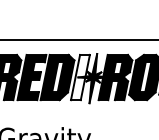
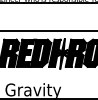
fill: (79, 76) -> (54, 52), added

